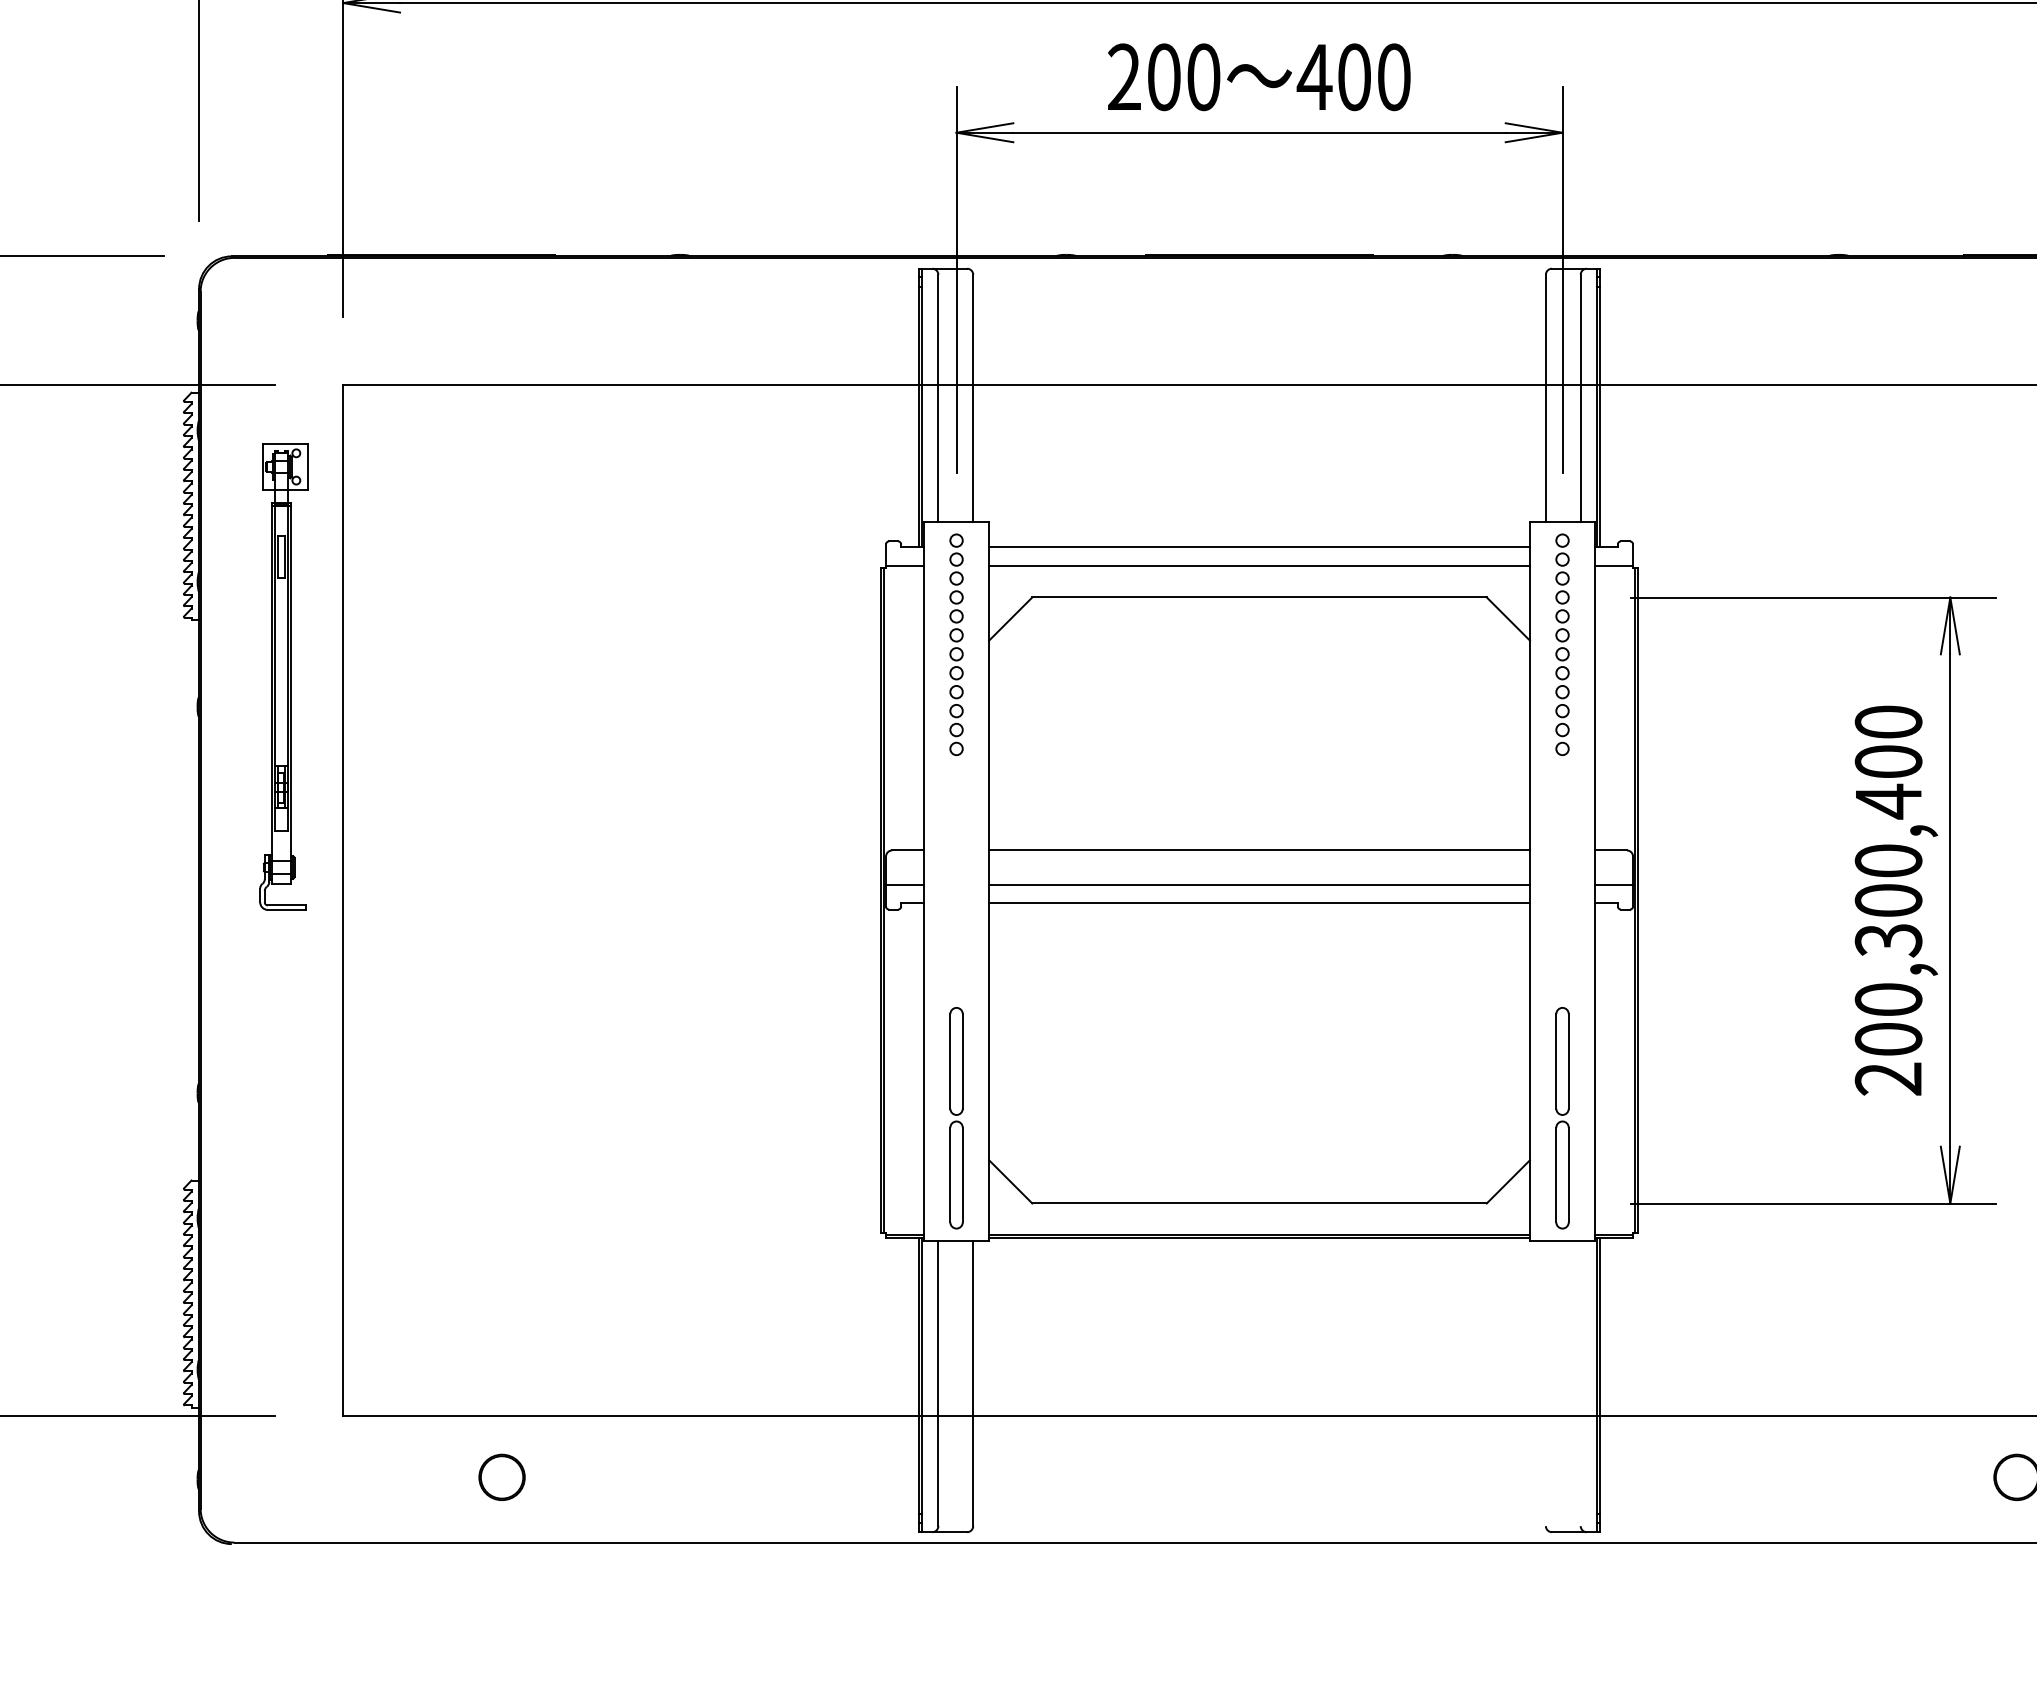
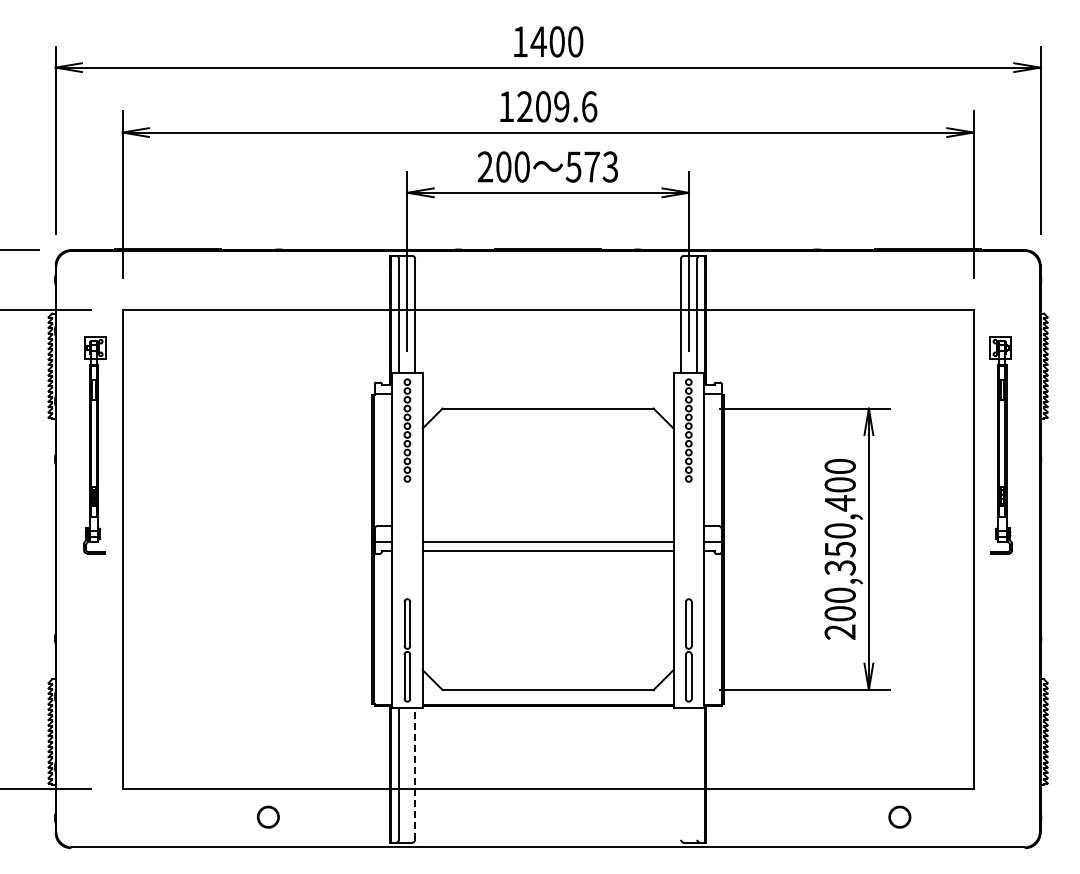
text: (1352, 76) -> (591, 166), 400 -> 573
line: (1258, 547) -> (547, 385), removed
line: (1258, 567) -> (547, 394), removed
line: (1258, 851) -> (547, 526), removed
text: (1887, 900) -> (839, 549), 200,300,400 -> 200,350,400
line: (973, 1383) -> (415, 773), solid -> dashed
circle: (502, 1475) -> (268, 816), moved

